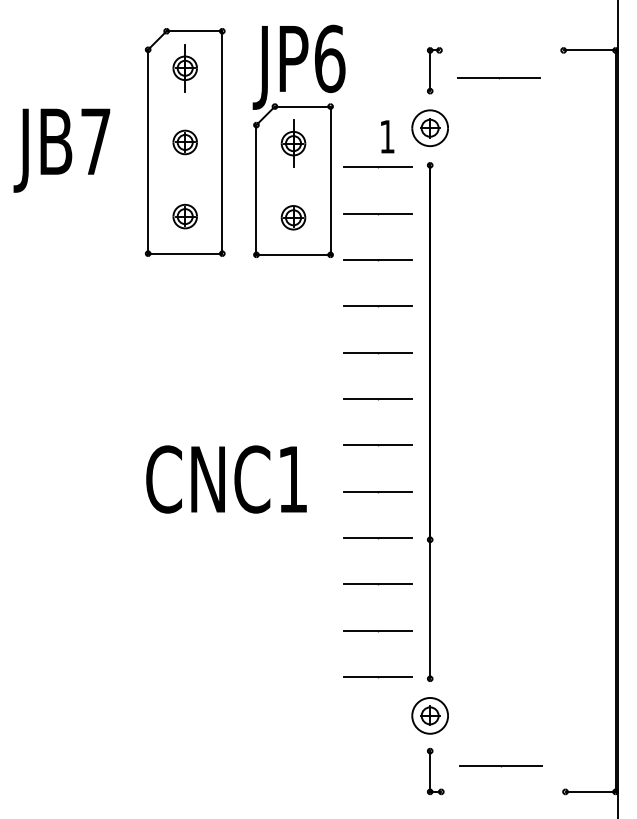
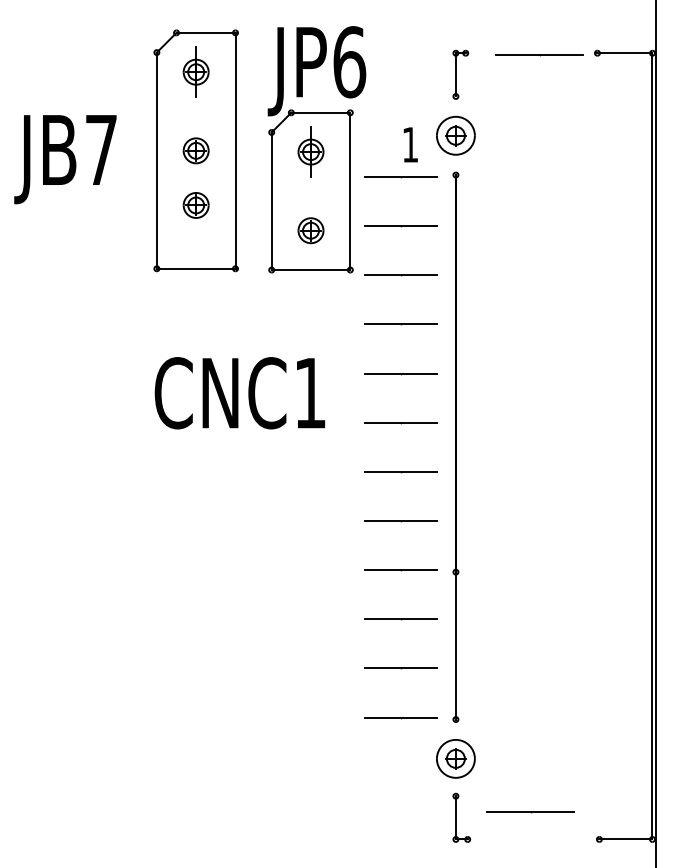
line: (498, 78) -> (539, 55), moved
part: (184, 216) -> (195, 205), moved
text: (226, 479) -> (239, 393), moved

